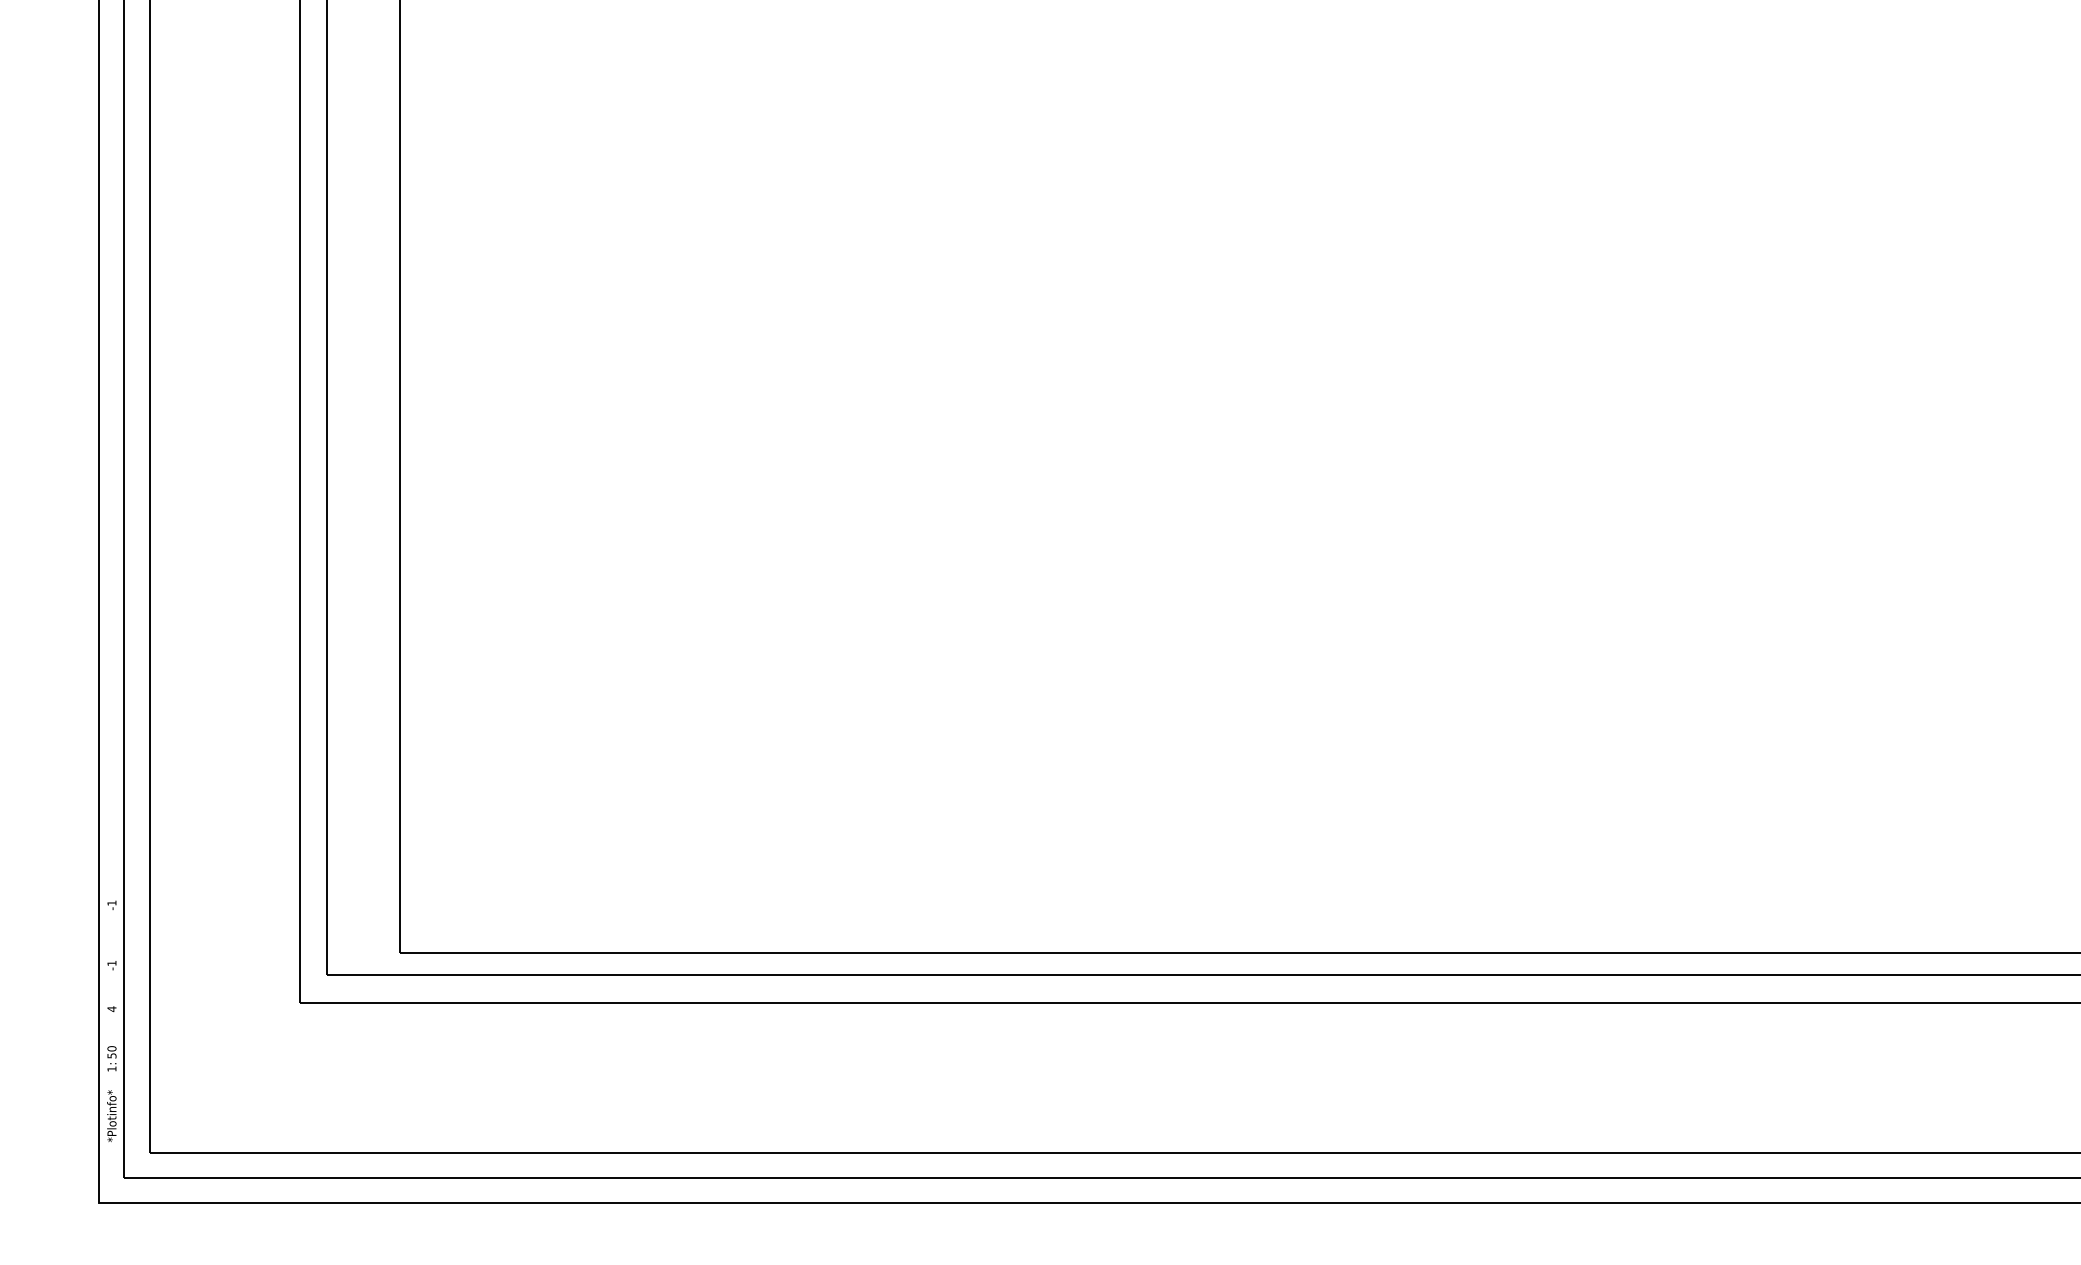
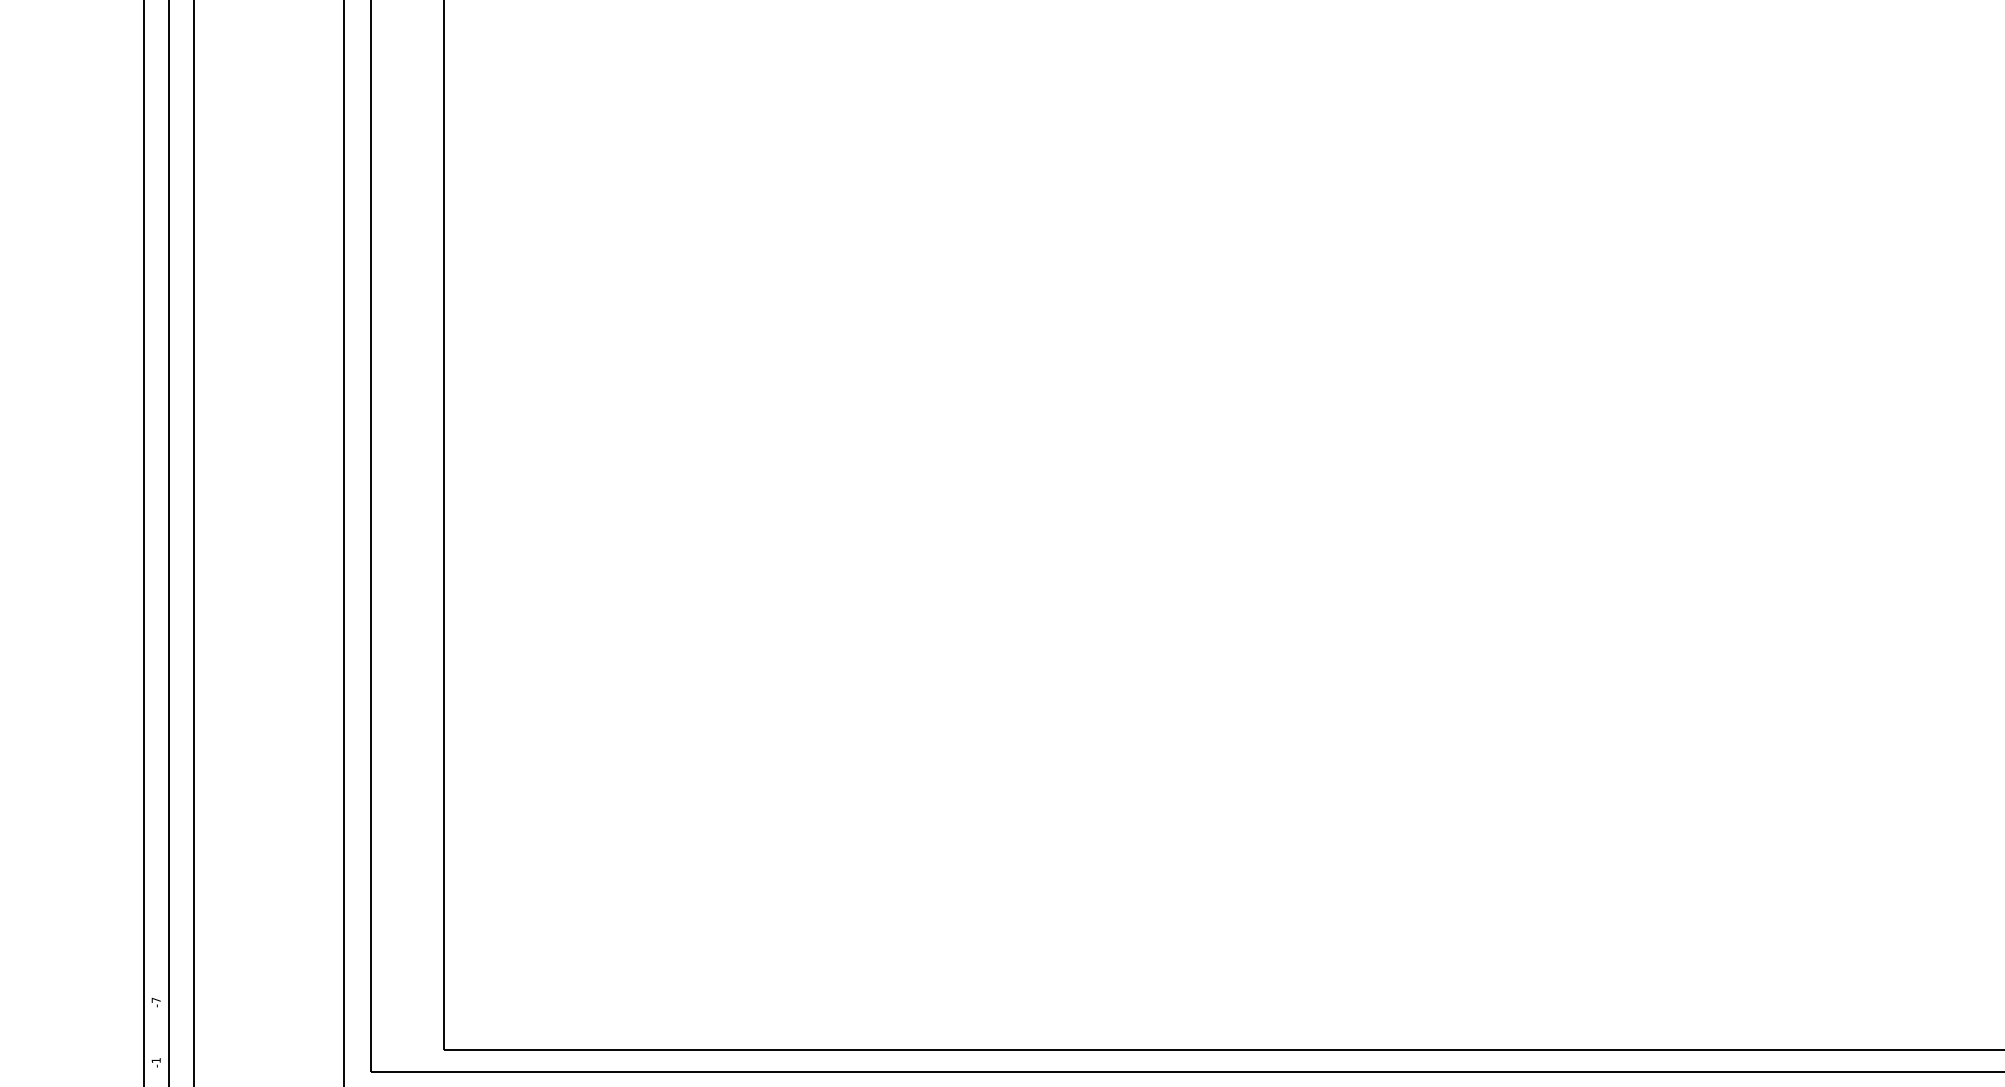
text: (111, 902) -> (155, 999), -1 -> -7

